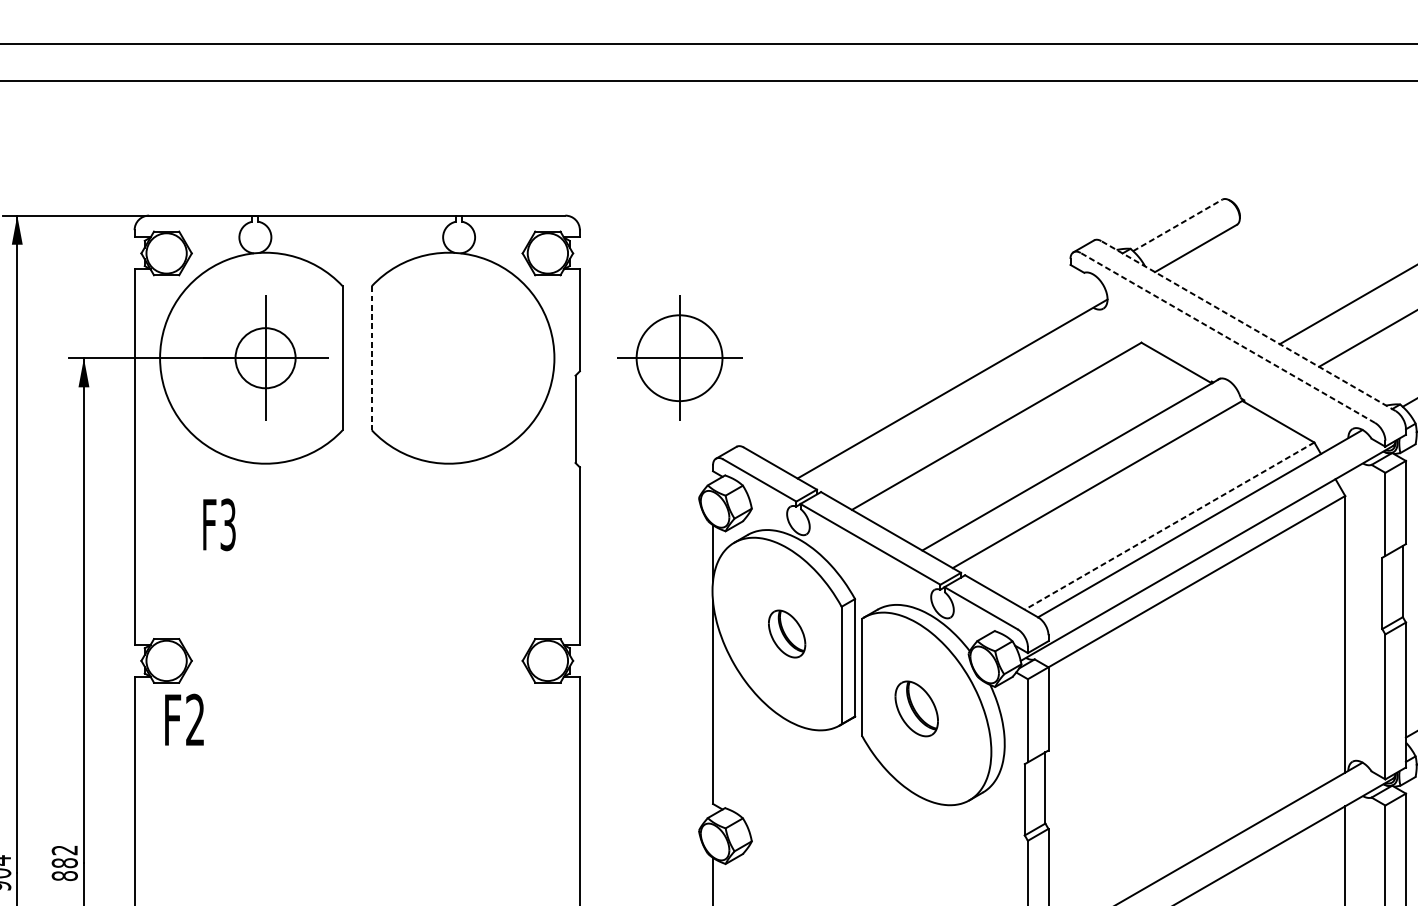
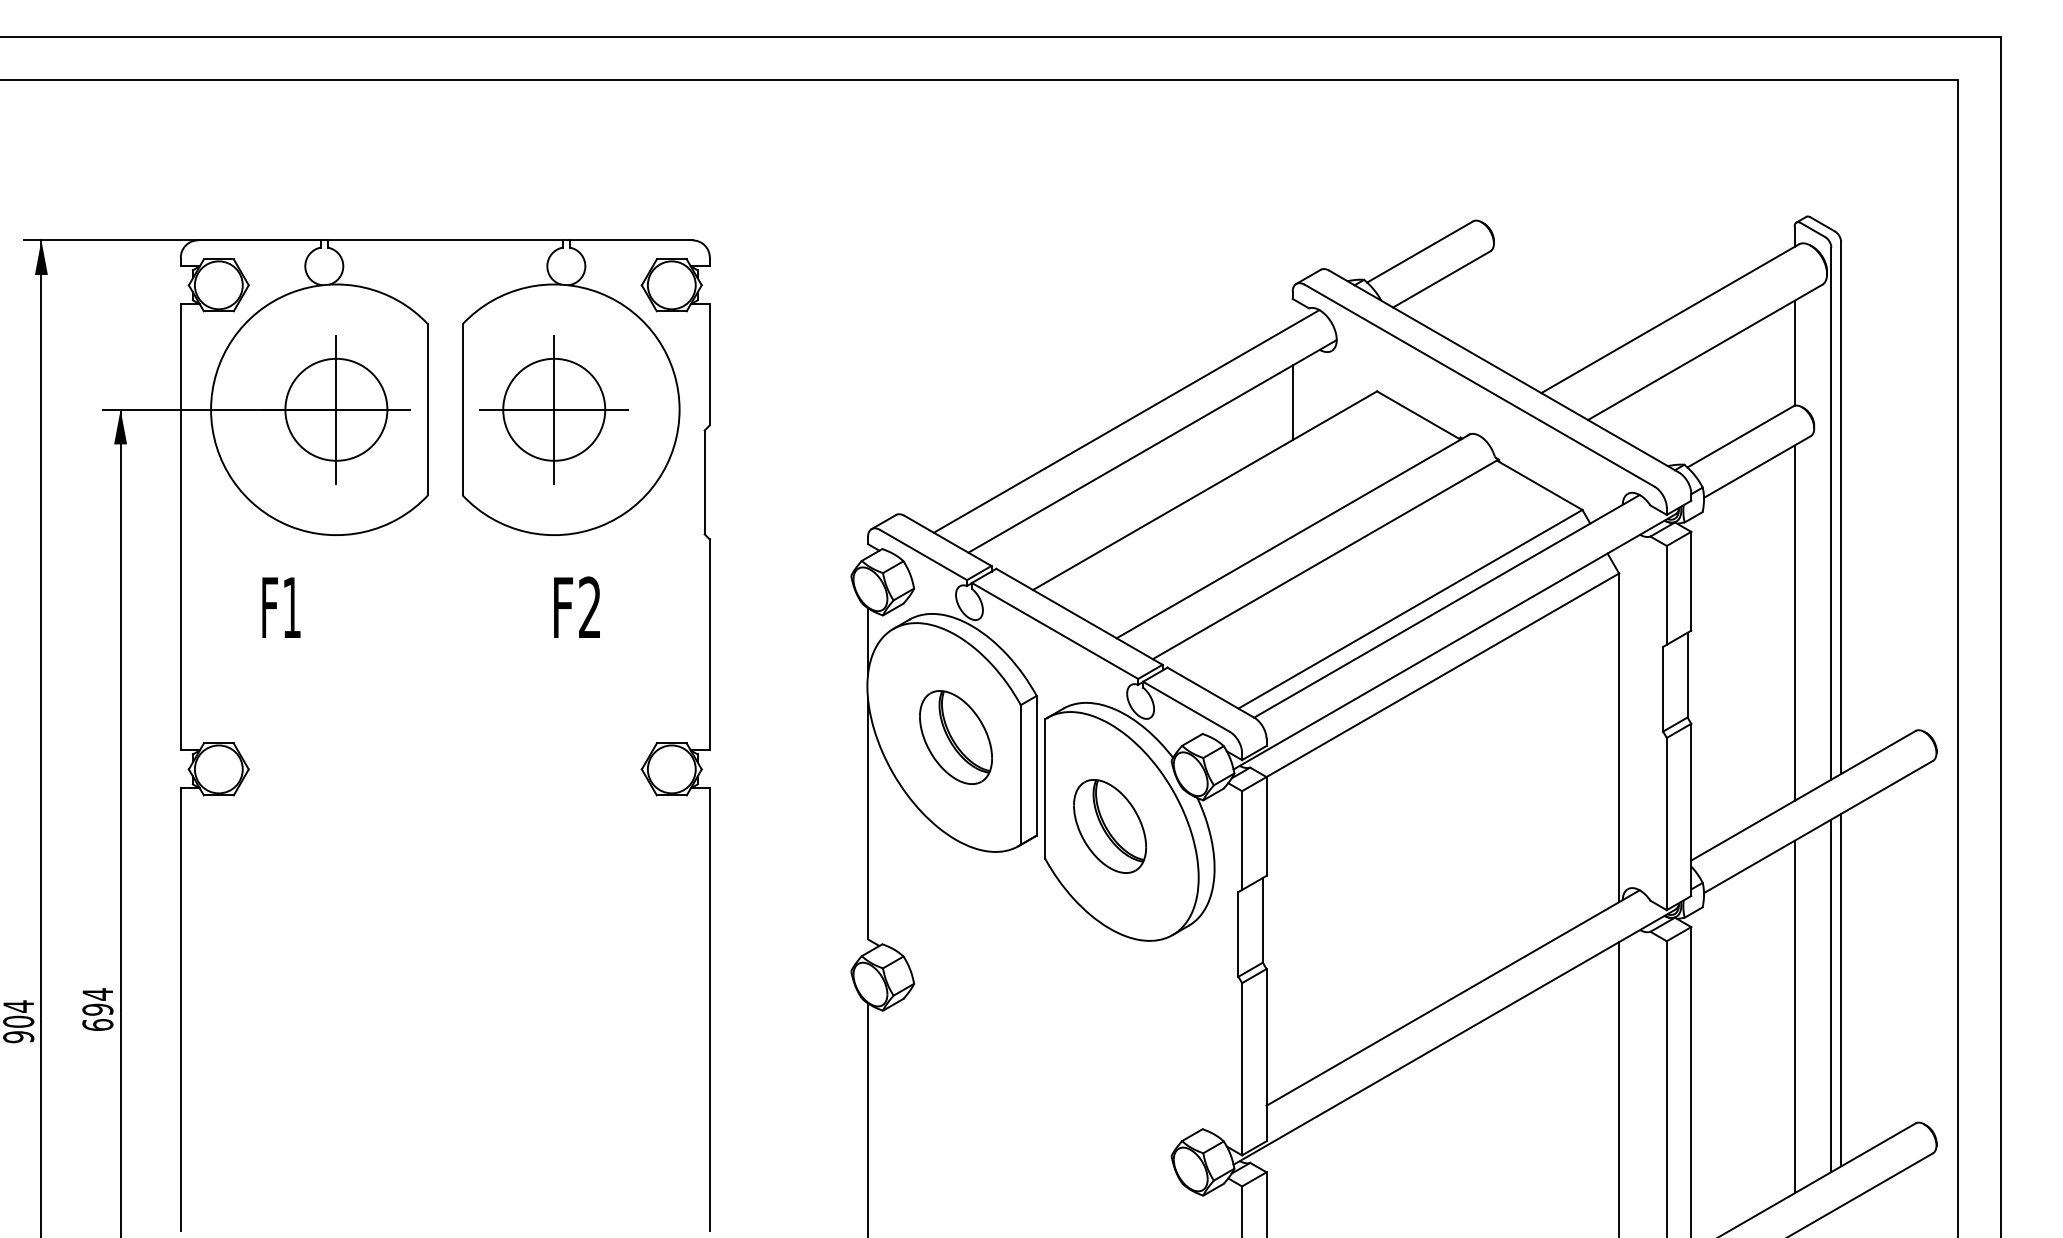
line: (1178, 224) -> (1420, 251), dashed -> solid
line: (1248, 325) -> (1504, 371), dashed -> solid
line: (1227, 337) -> (1479, 385), dashed -> solid
line: (1070, 352) -> (1292, 402), added
circle: (265, 357) -> (336, 409), size x1.43
line: (371, 357) -> (462, 409), dashed -> solid
part: (678, 357) -> (553, 409), moved
line: (930, 368) -> (1126, 421), added
text: (227, 524) -> (291, 607), F3 -> F1
line: (1169, 526) -> (1410, 609), dashed -> solid
part: (786, 634) -> (955, 737), size x1.67
part: (916, 708) -> (1109, 826), size x1.43
text: (184, 719) -> (576, 606), moved
text: (64, 862) -> (97, 1009), 882 -> 694

